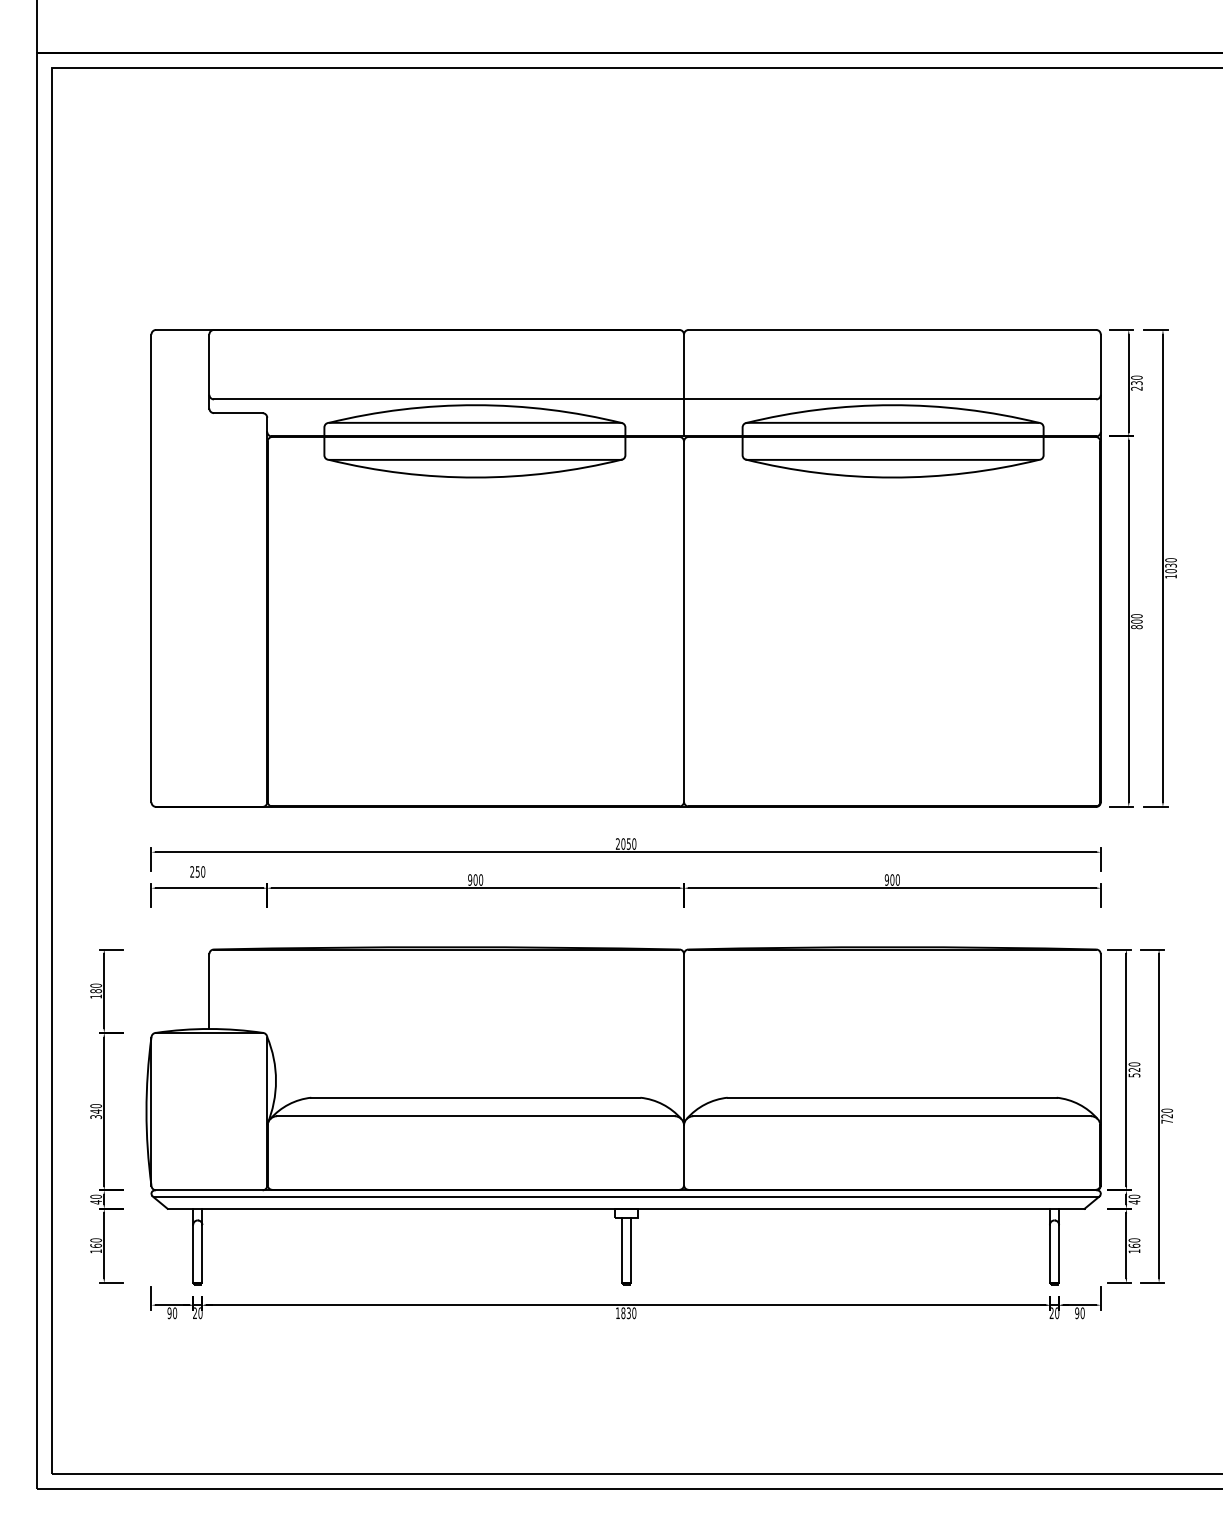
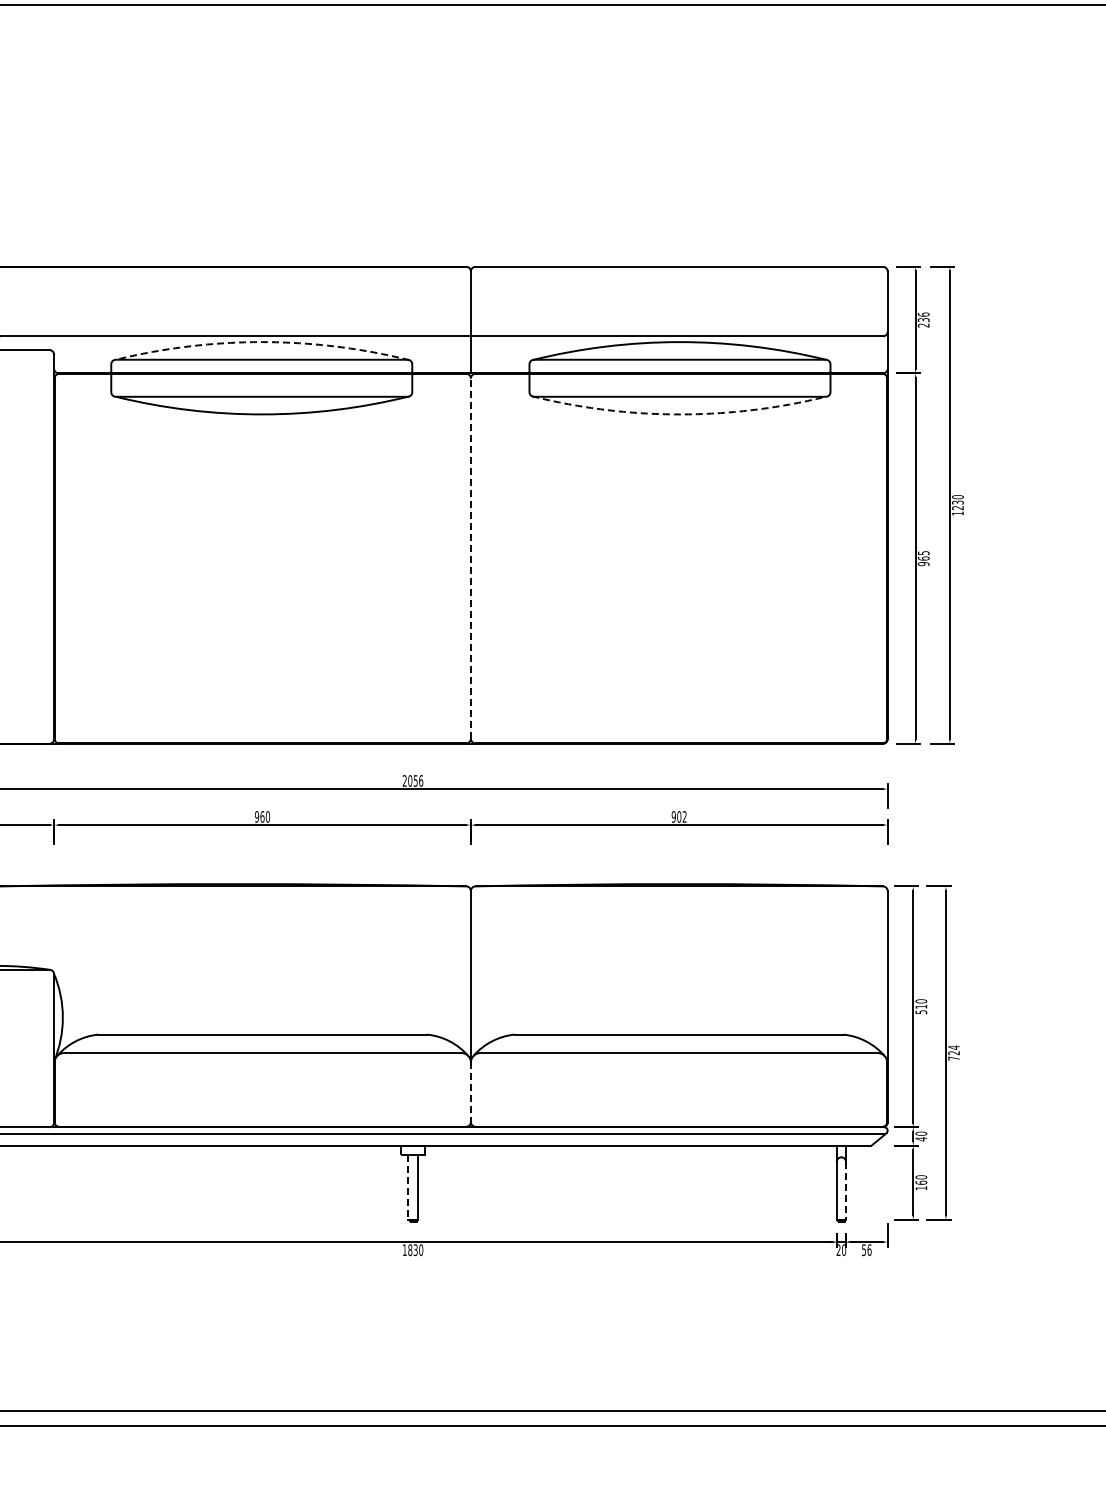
text: (1136, 377) -> (923, 314), 230 -> 236
arc: (475, 405) -> (262, 342), solid -> dashed
arc: (892, 477) -> (679, 414), solid -> dashed
text: (1170, 571) -> (957, 508), 1030 -> 1230
line: (684, 621) -> (471, 558), solid -> dashed
text: (1136, 621) -> (923, 558), 800 -> 965
text: (634, 843) -> (421, 780), 2050 -> 2056
text: (475, 879) -> (262, 816), 900 -> 960
text: (897, 879) -> (684, 816), 900 -> 902
text: (1134, 1069) -> (921, 1006), 520 -> 510
text: (1167, 1110) -> (954, 1047), 720 -> 724
line: (684, 1155) -> (471, 1092), solid -> dashed
line: (621, 1251) -> (408, 1188), solid -> dashed
line: (1059, 1254) -> (846, 1191), solid -> dashed
text: (1079, 1312) -> (866, 1249), 90 -> 56

